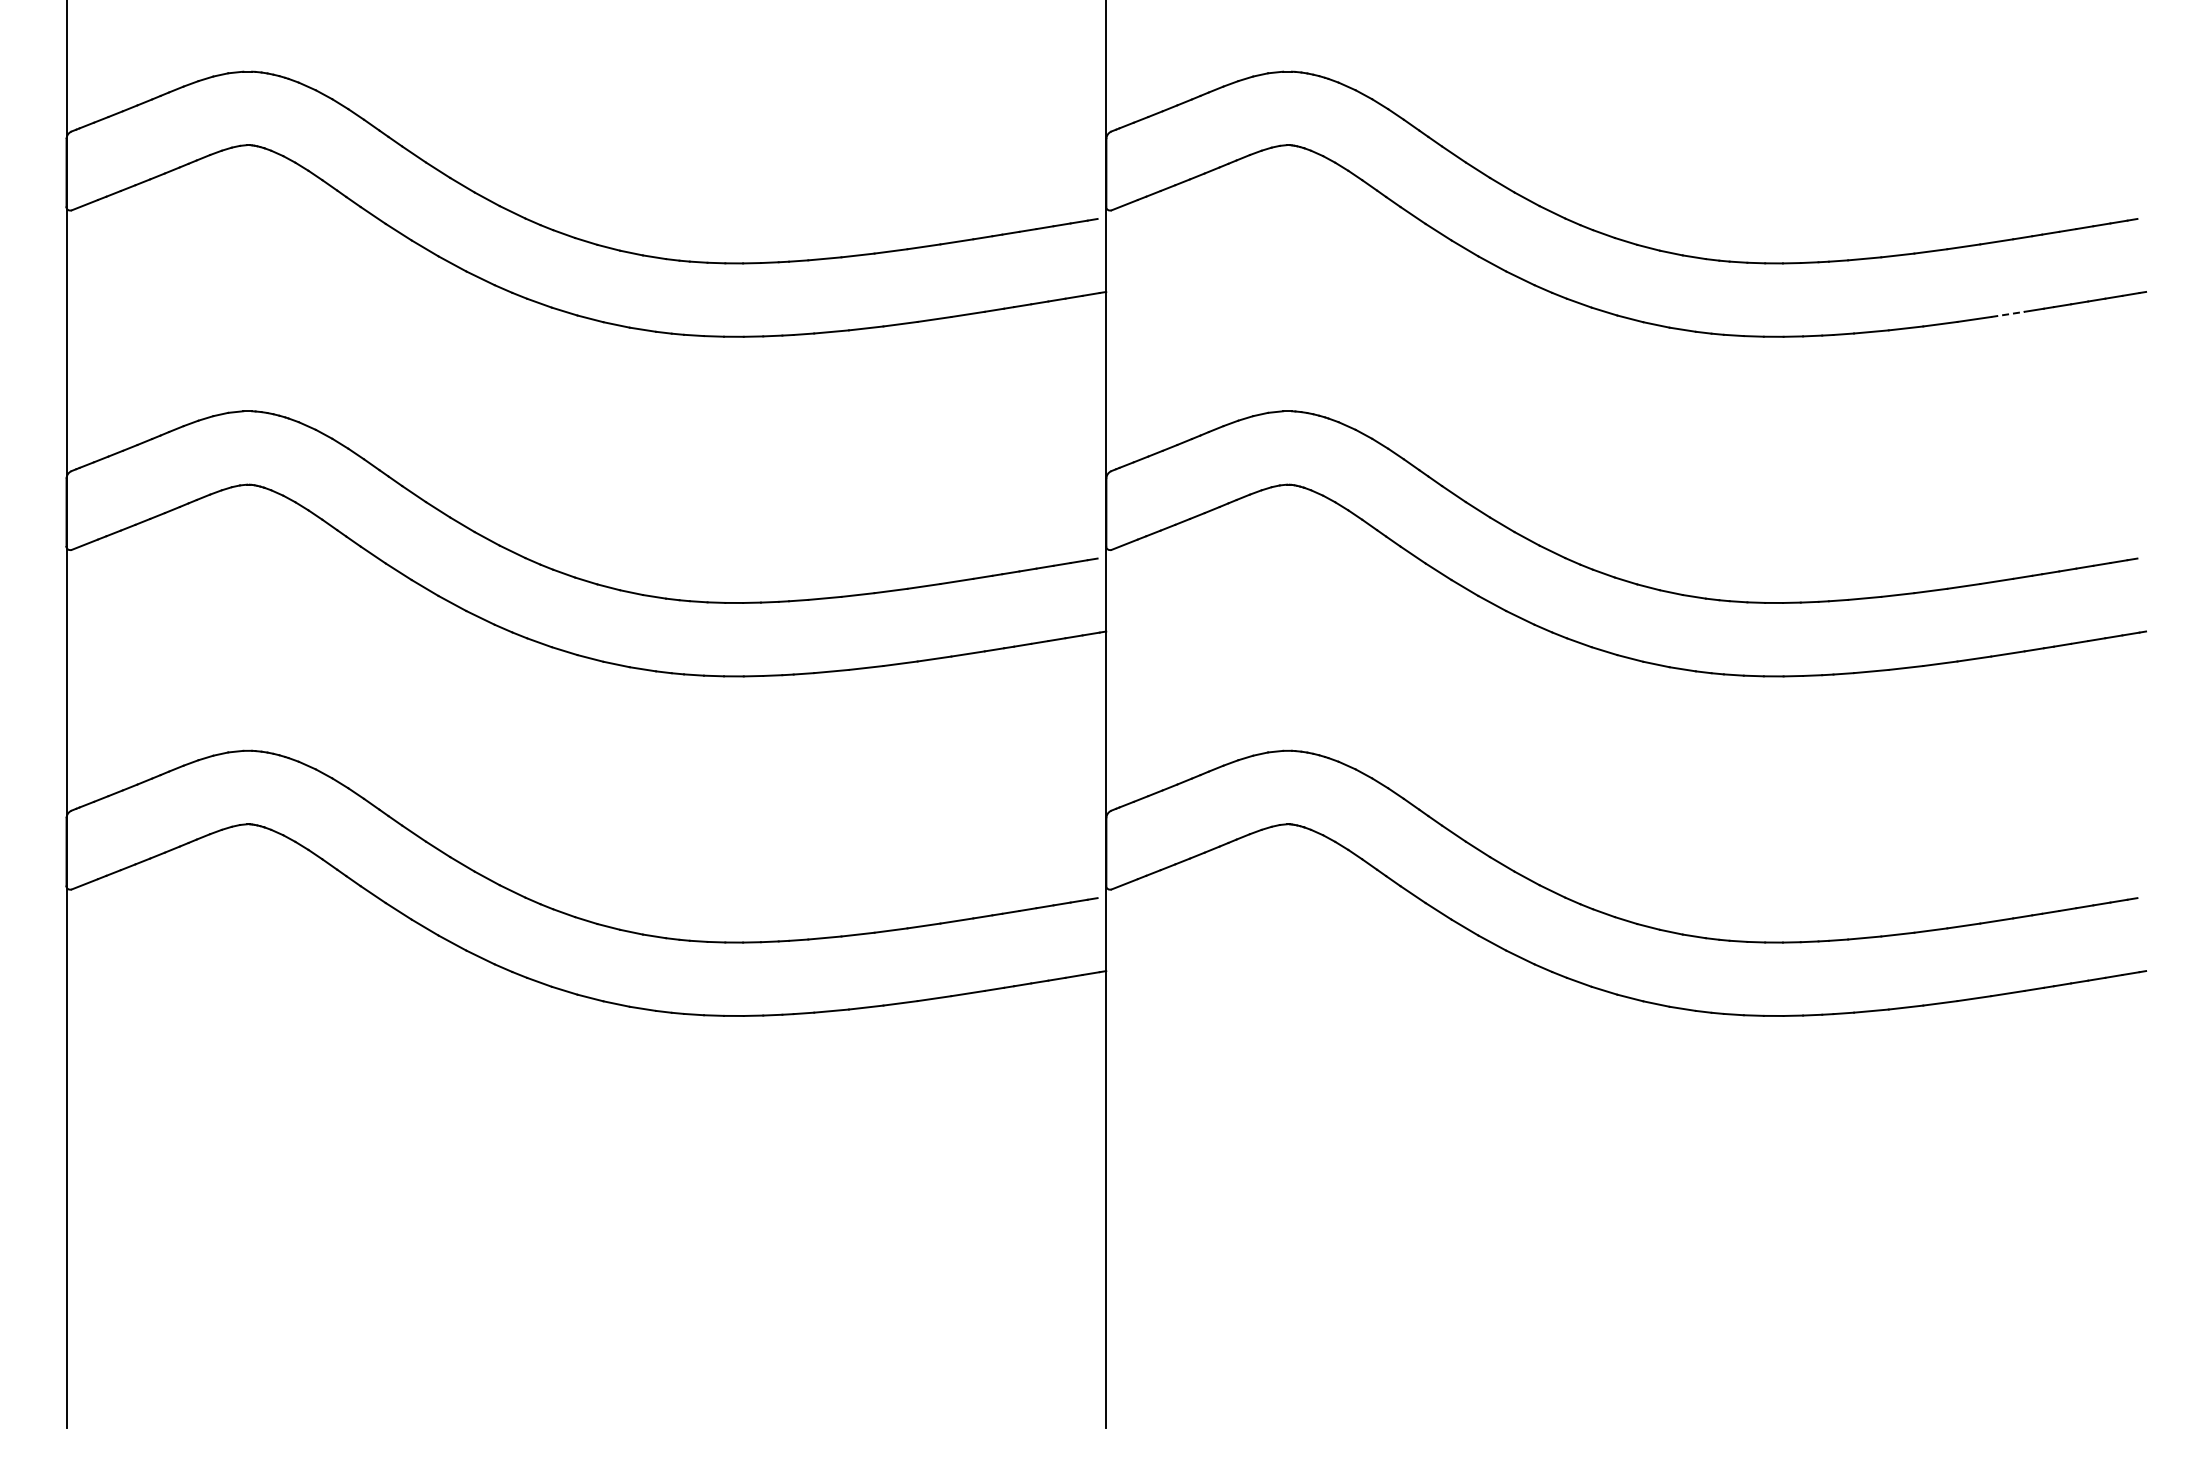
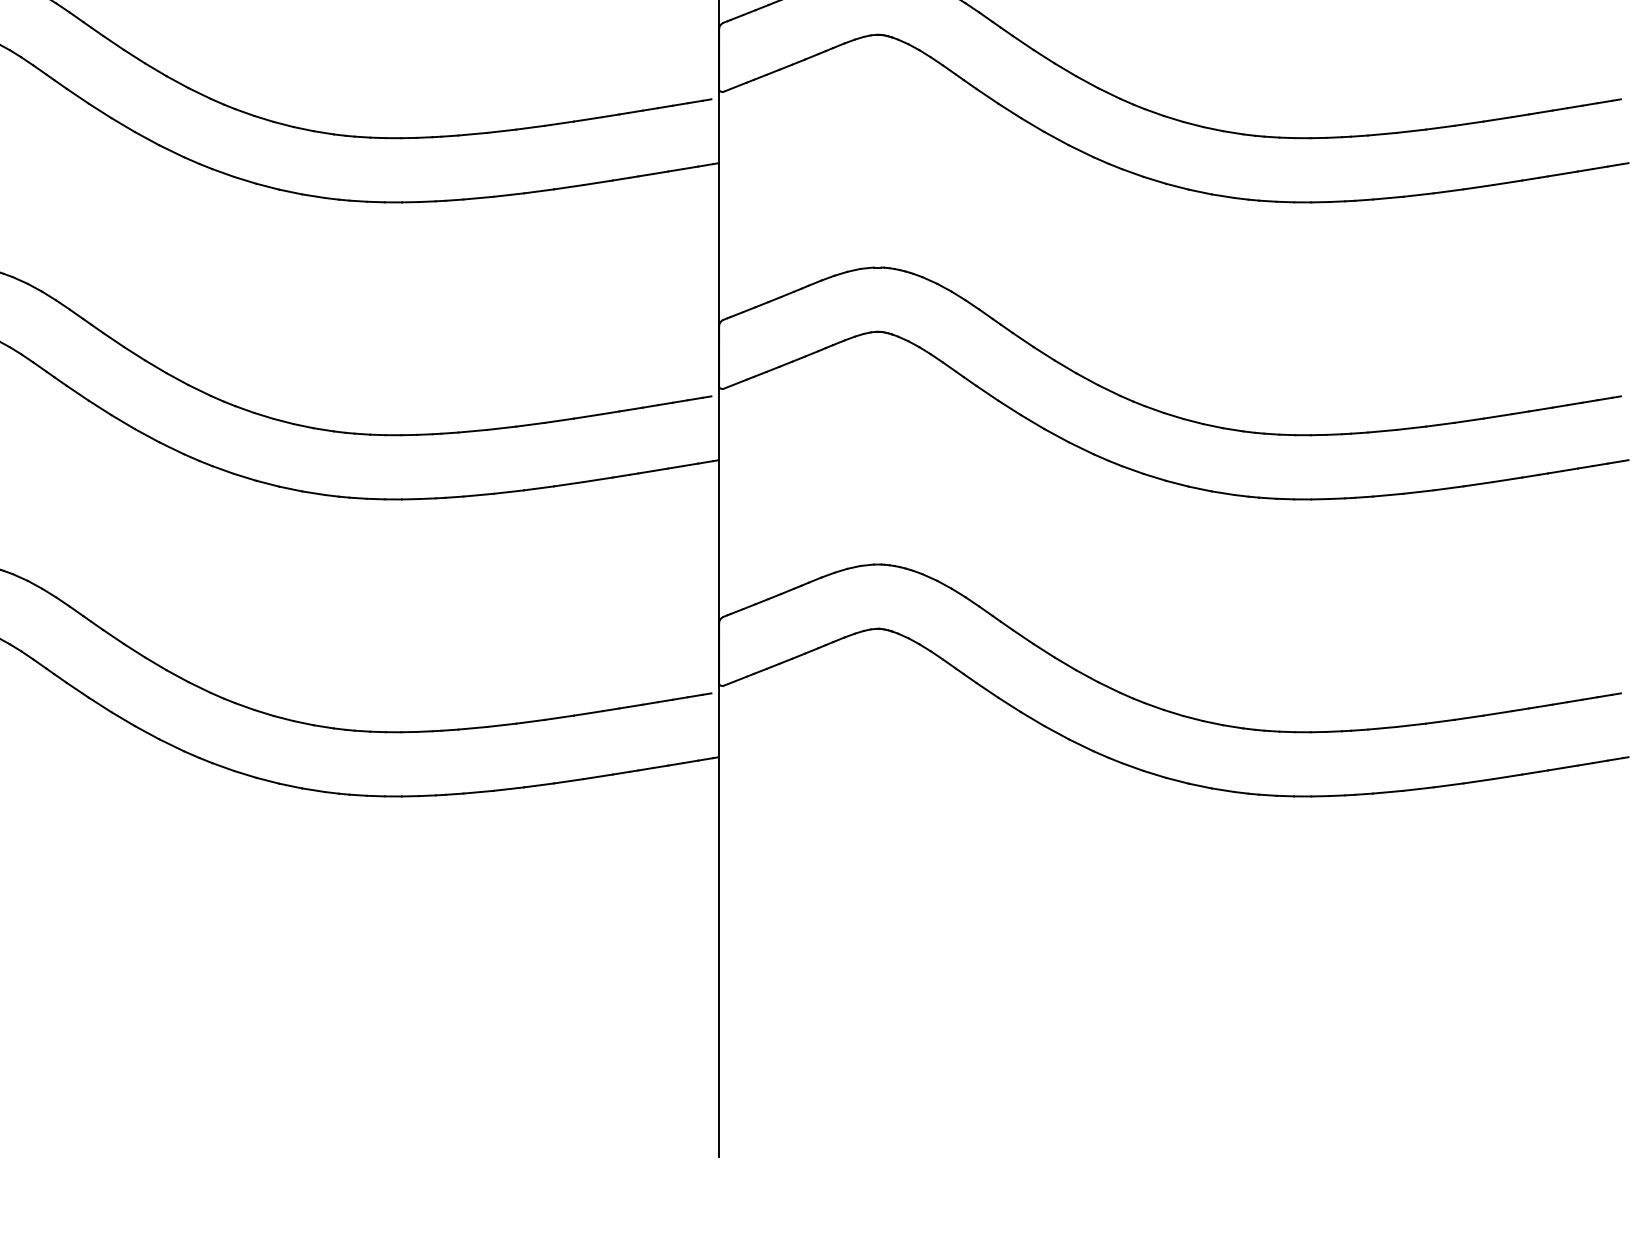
line: (2007, 314) -> (1507, 182), dashed -> solid

